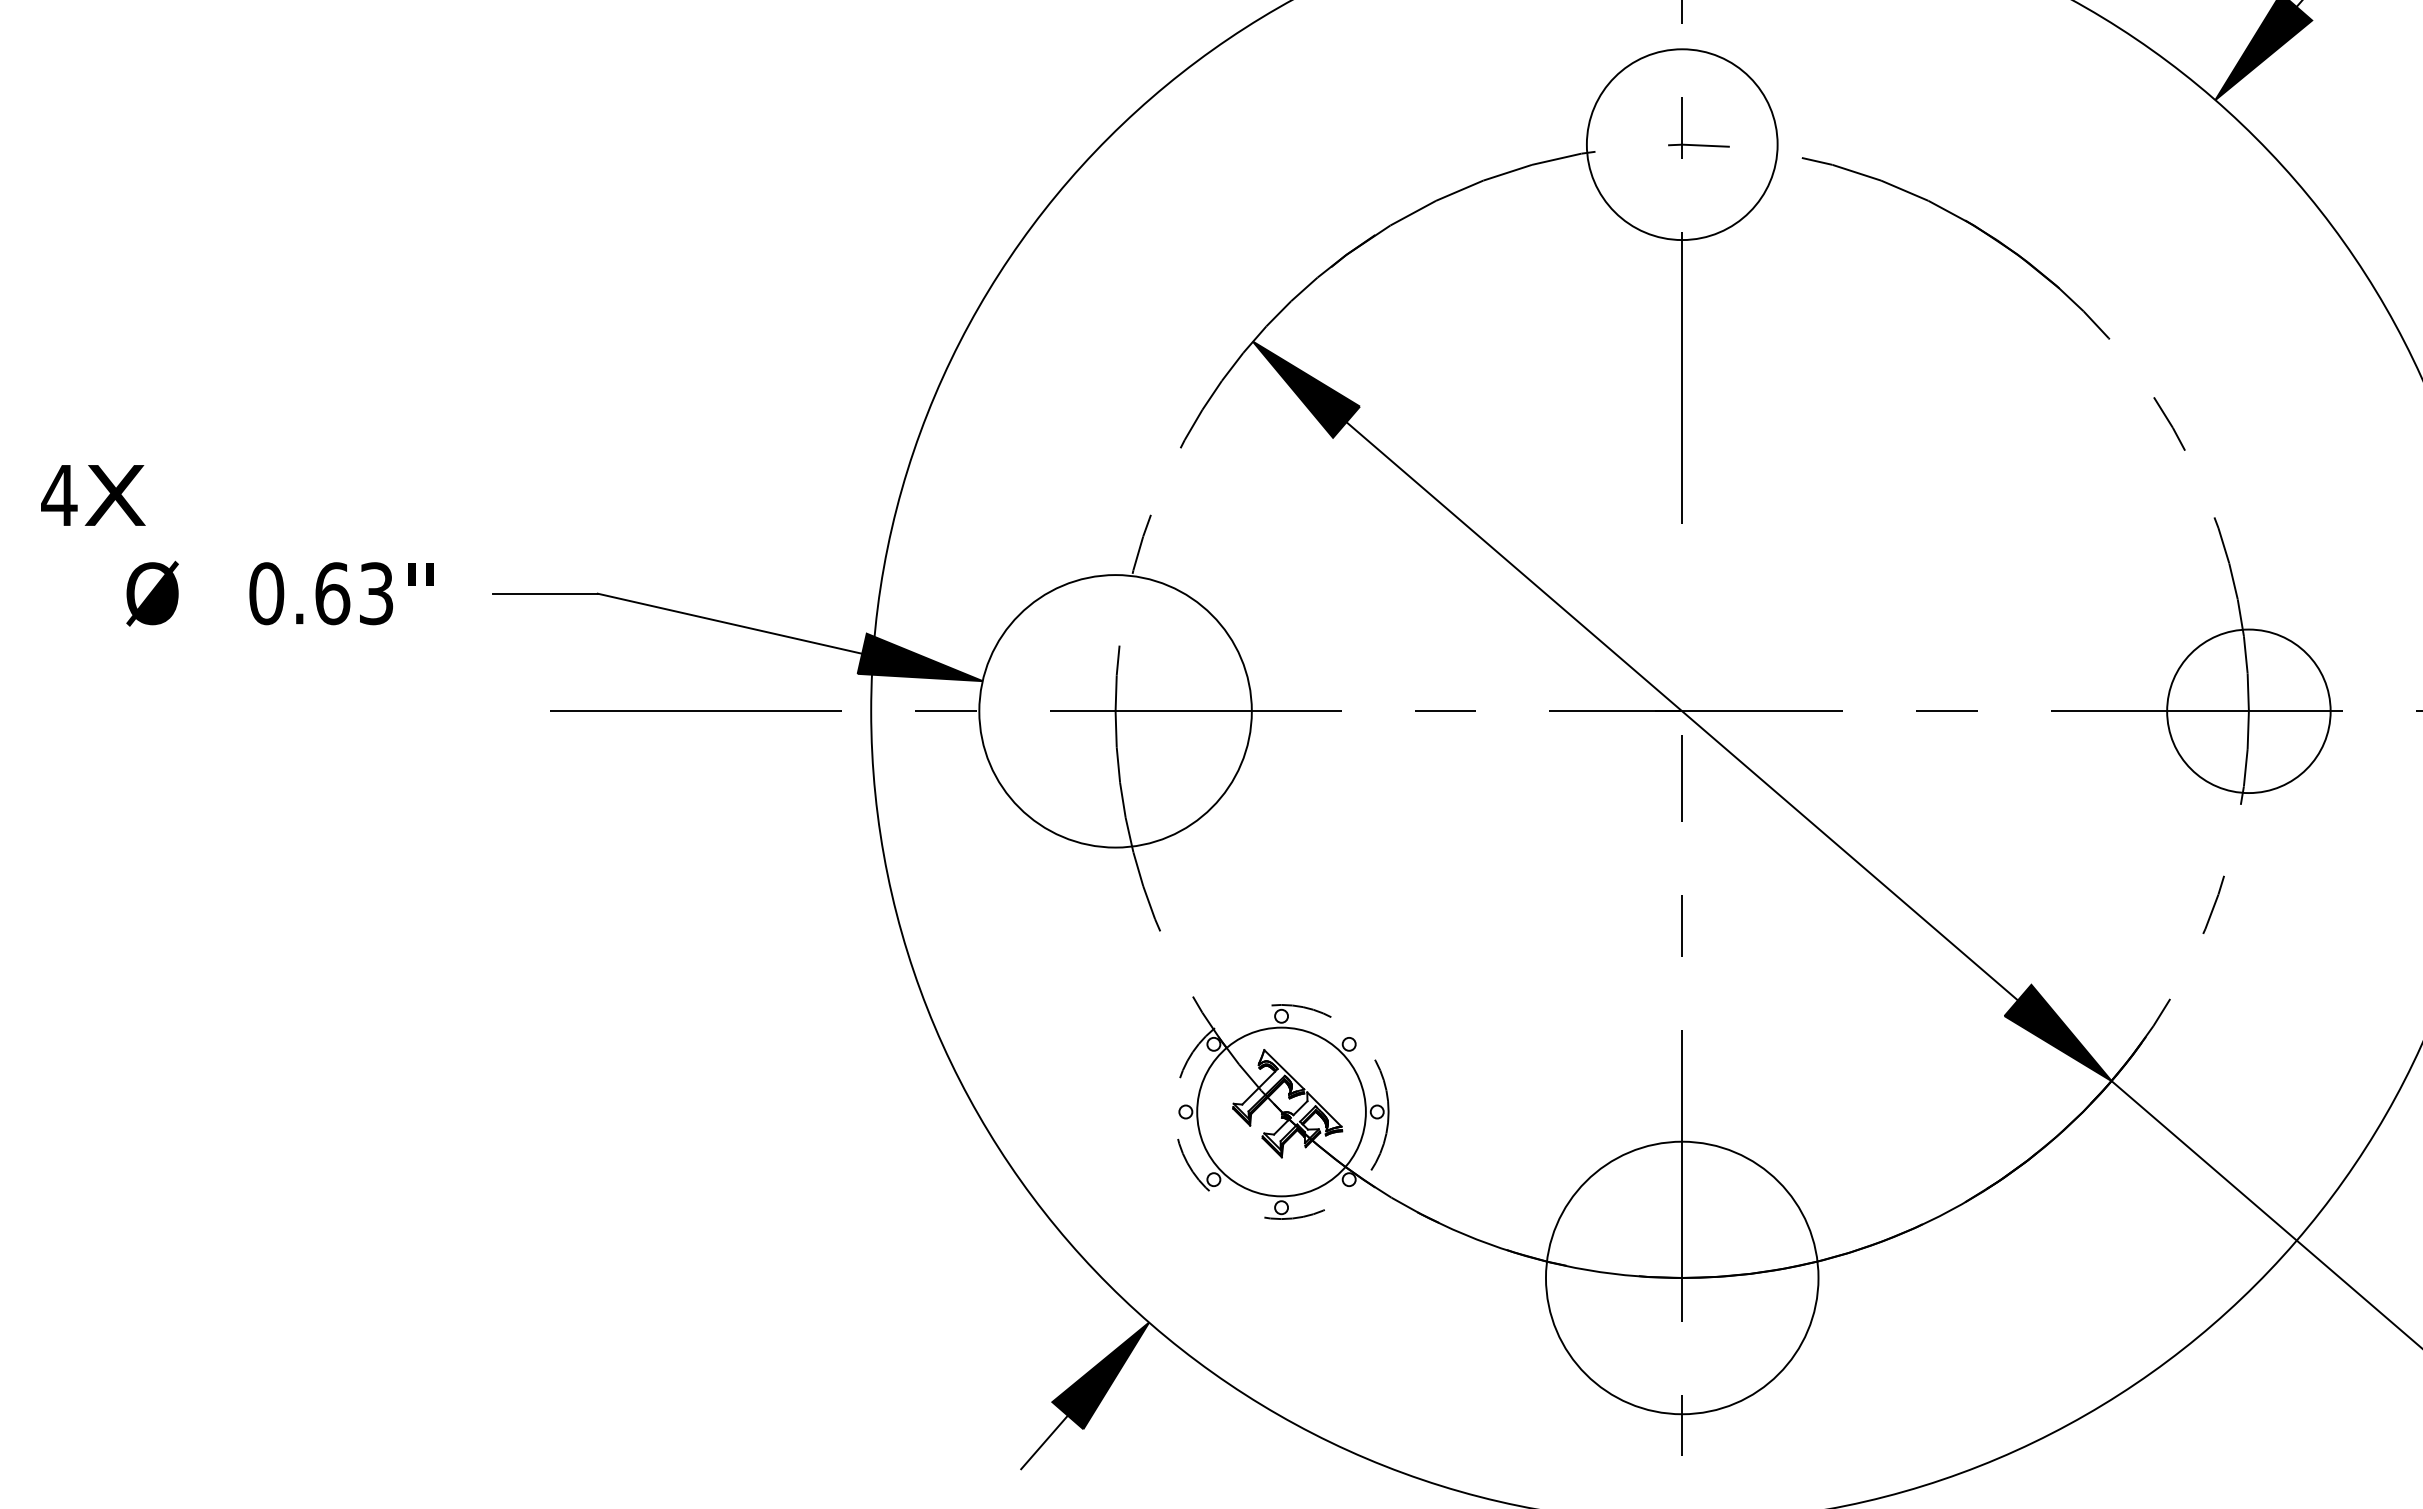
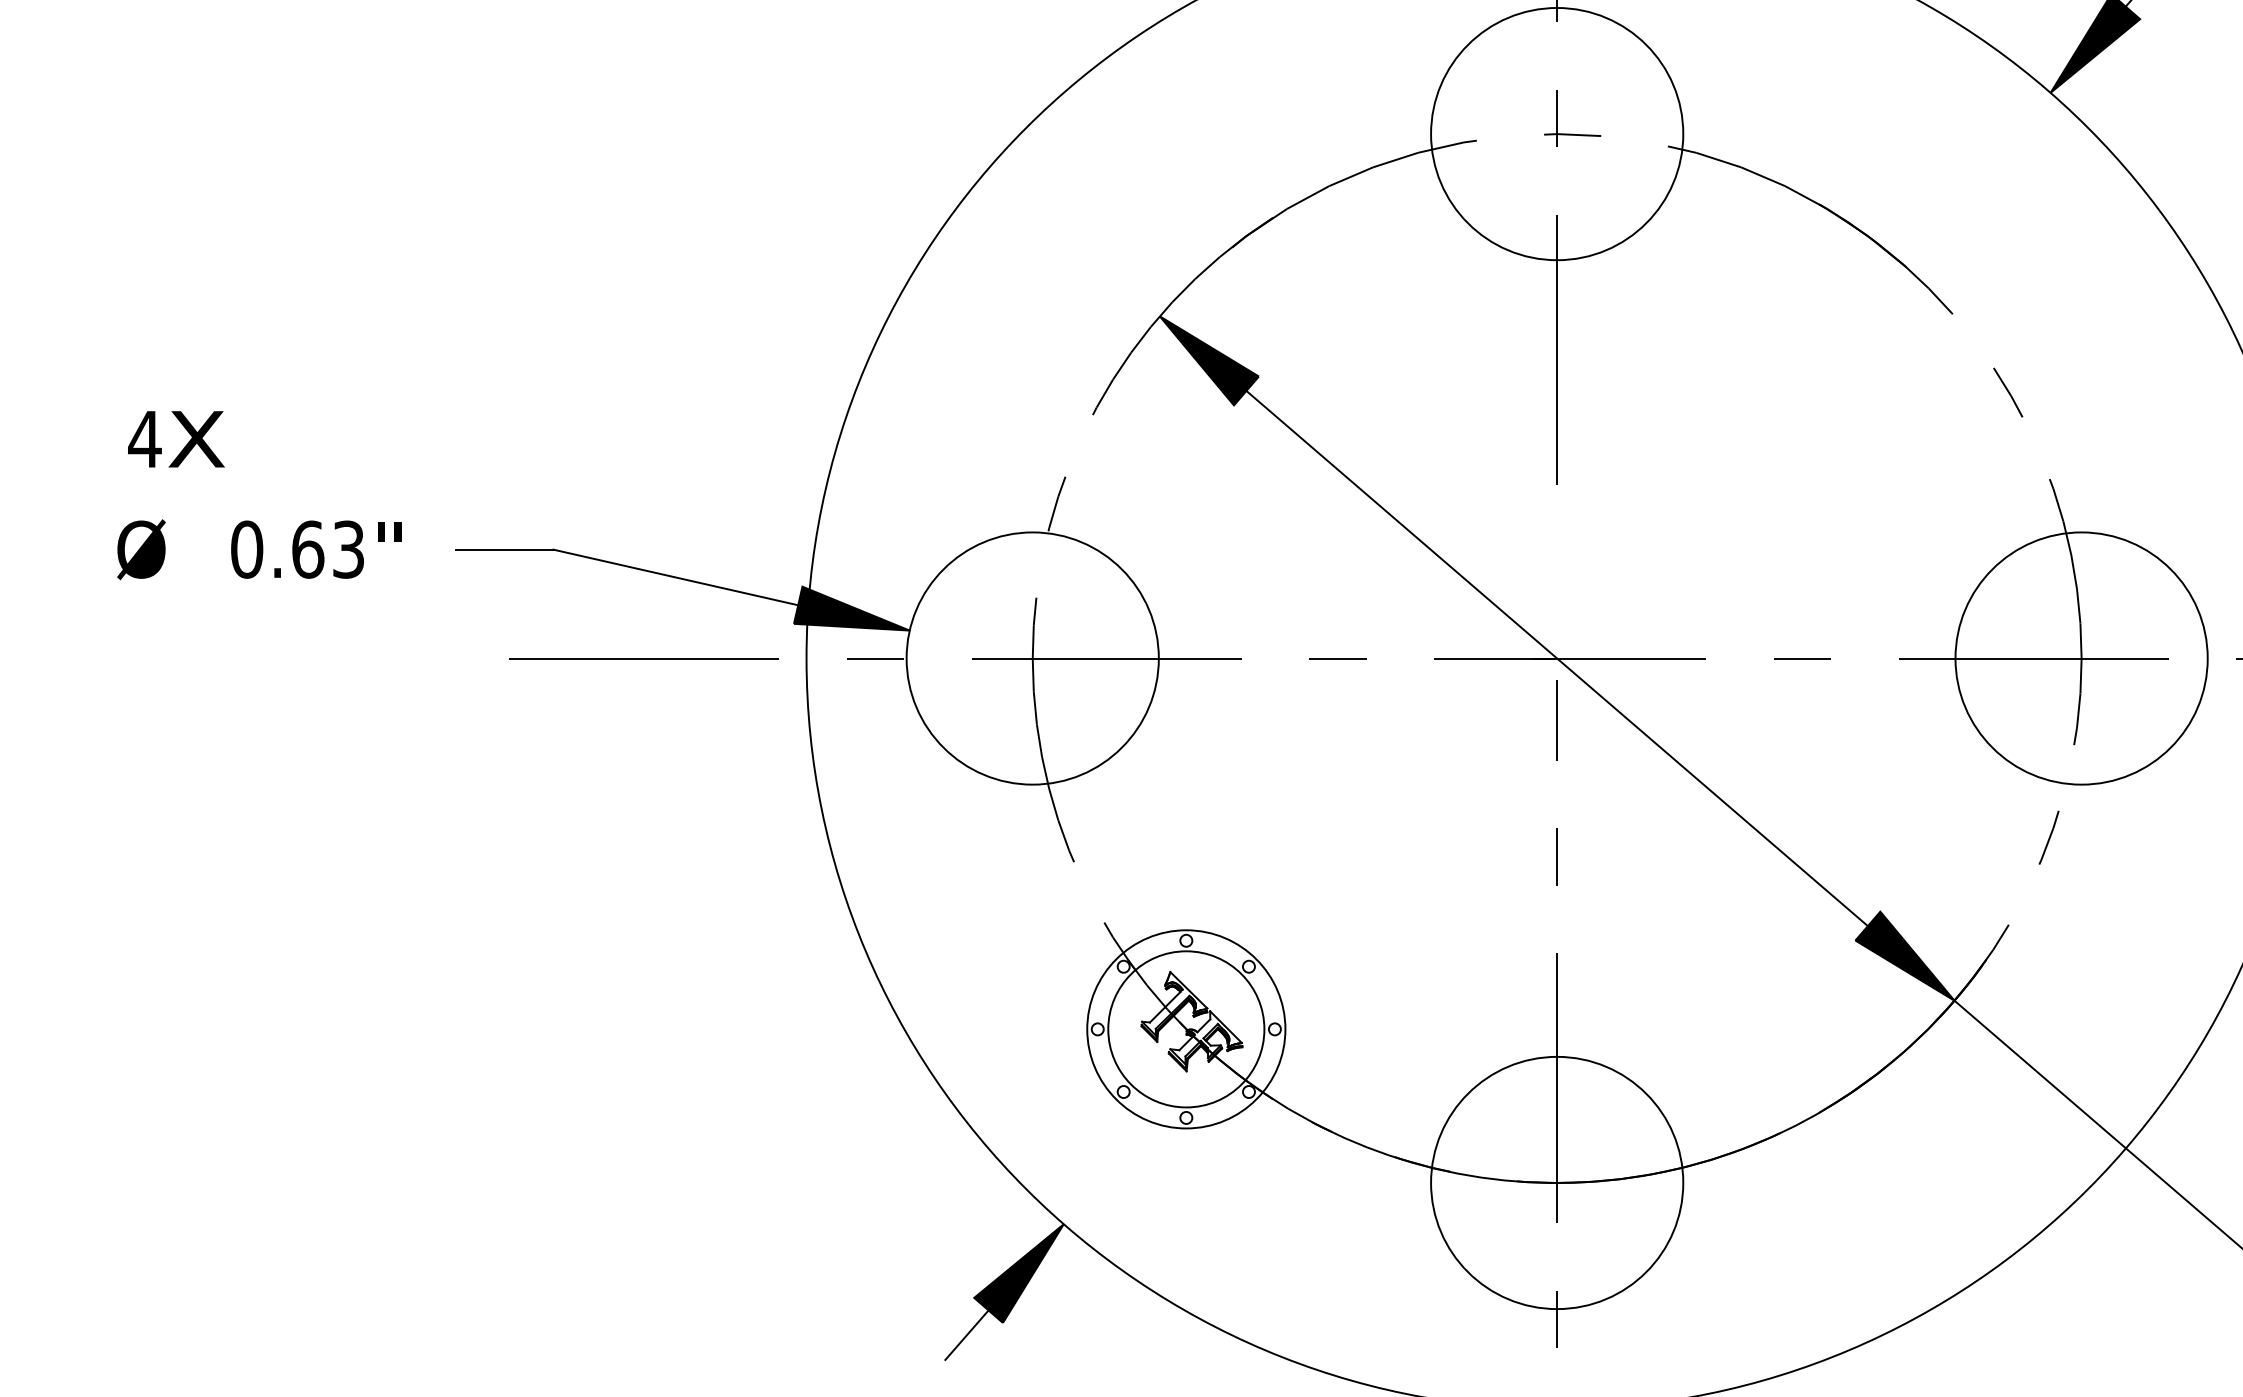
circle: (1681, 144) -> (1556, 133), size x1.43
text: (93, 495) -> (176, 439), moved
circle: (2248, 711) -> (2081, 658), size x1.67
circle: (1281, 1111) -> (1186, 1028), dashed -> solid

